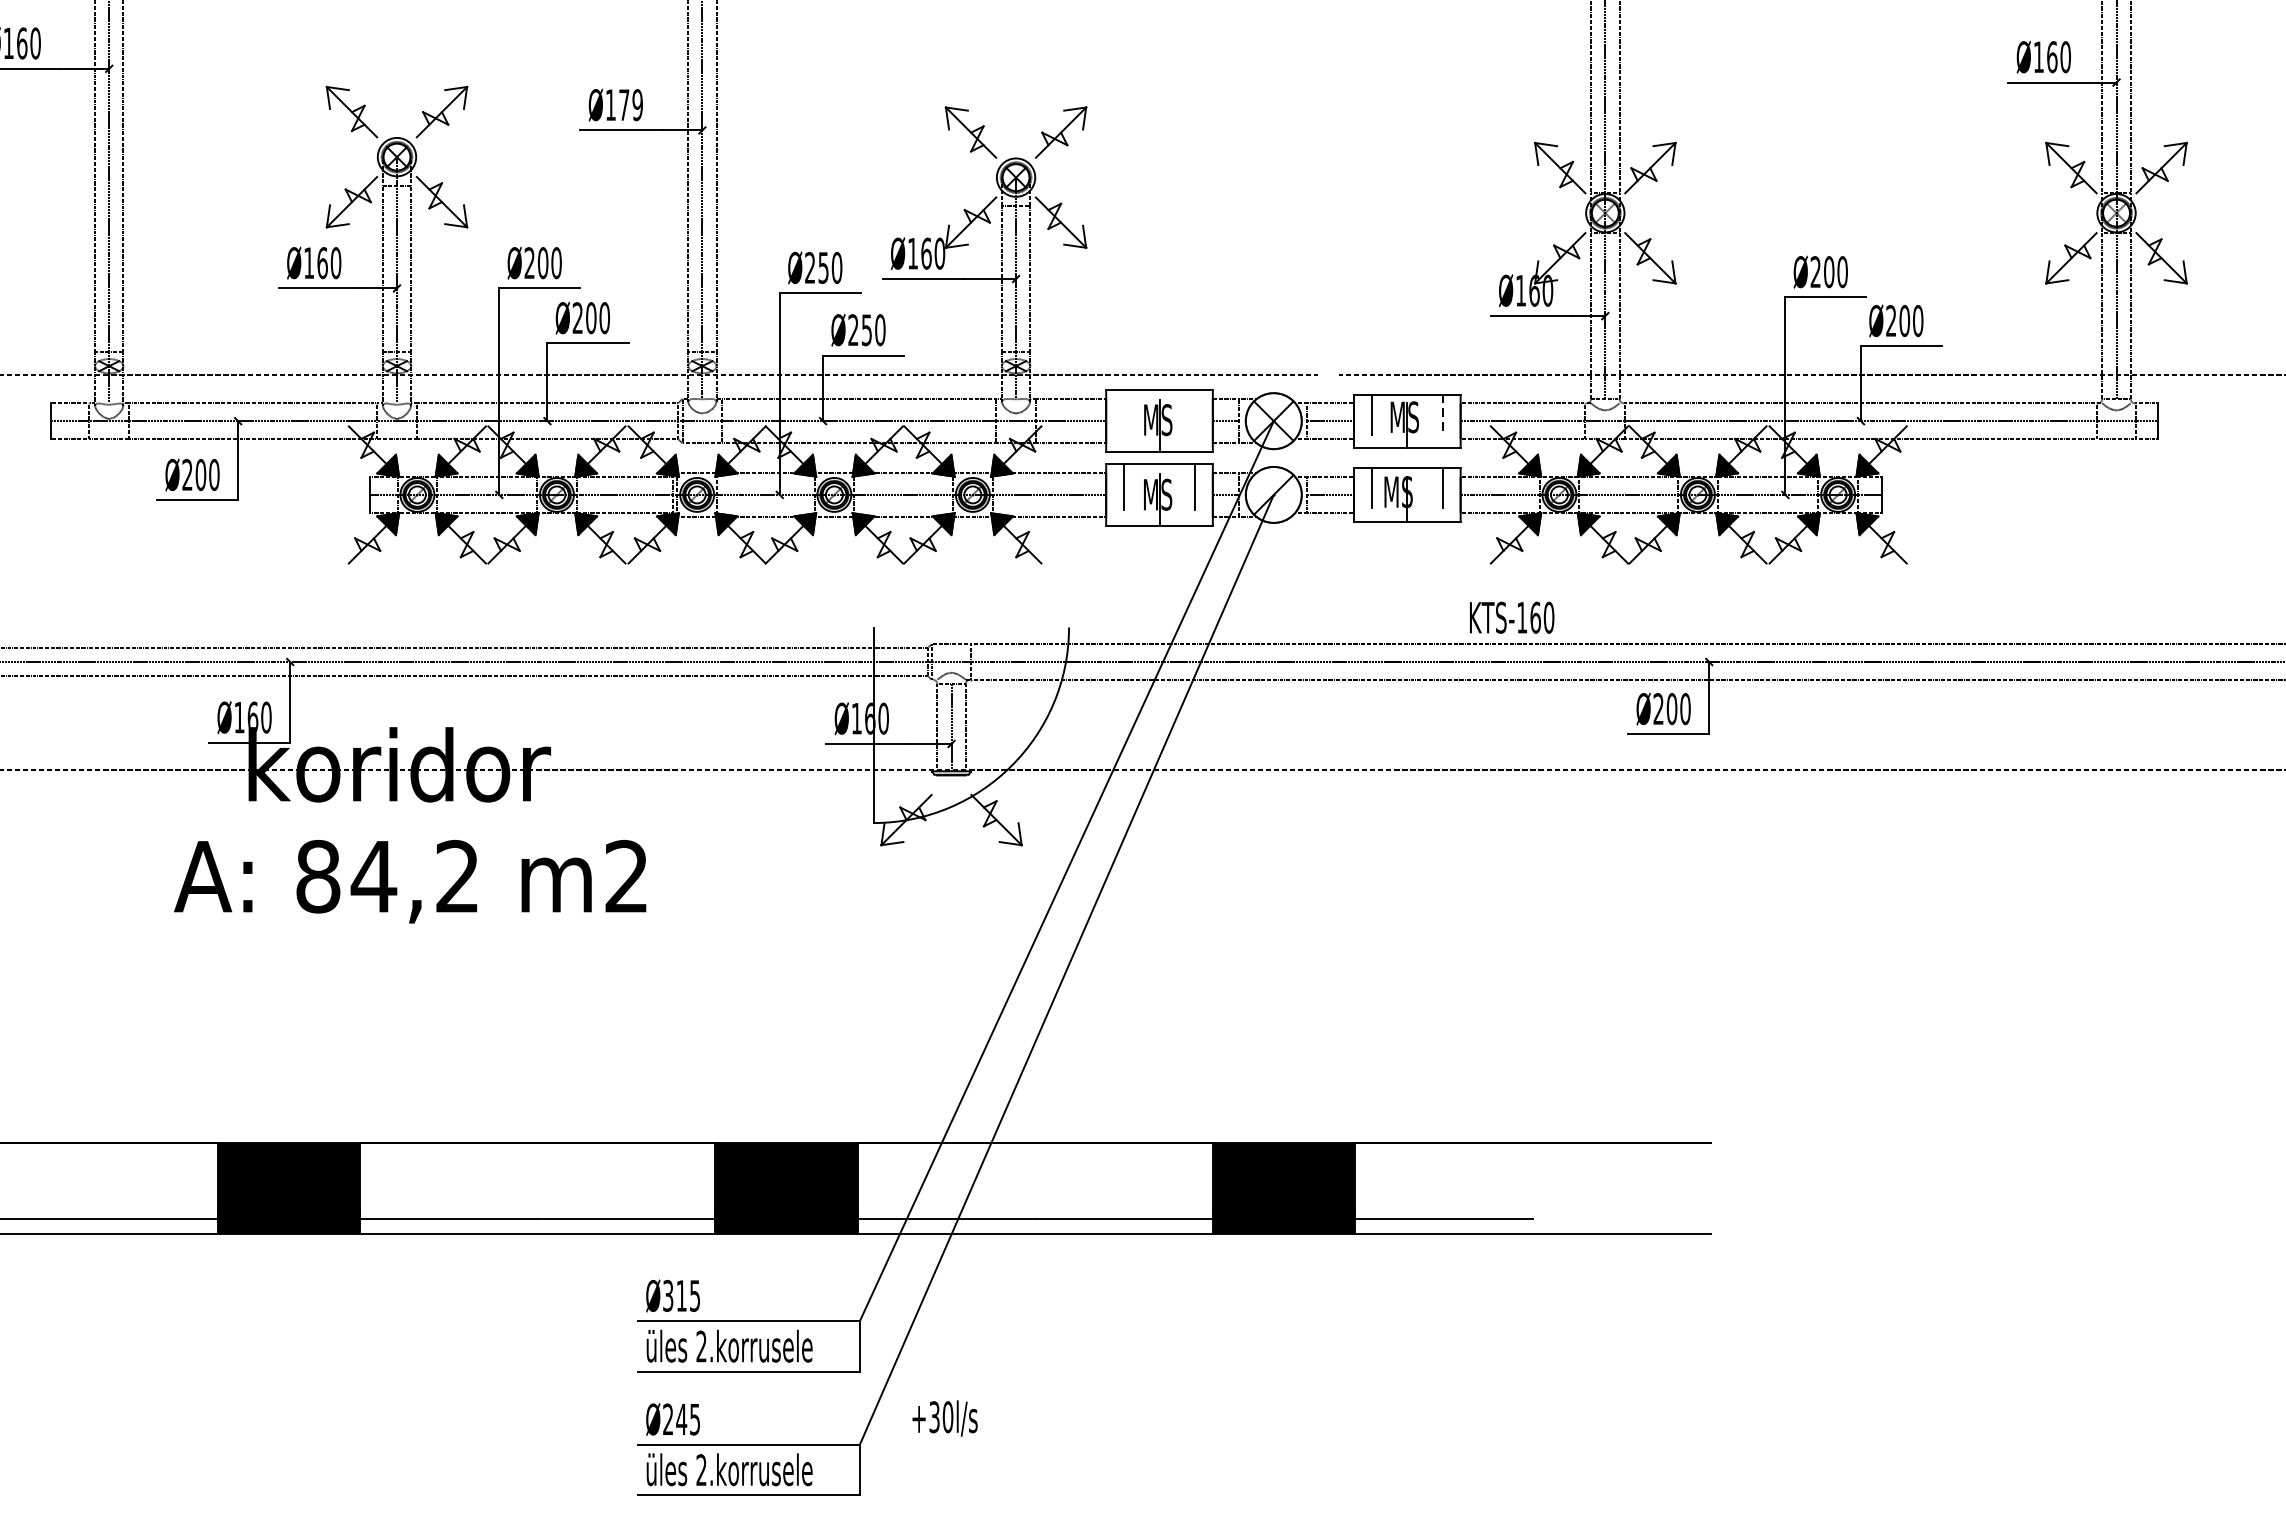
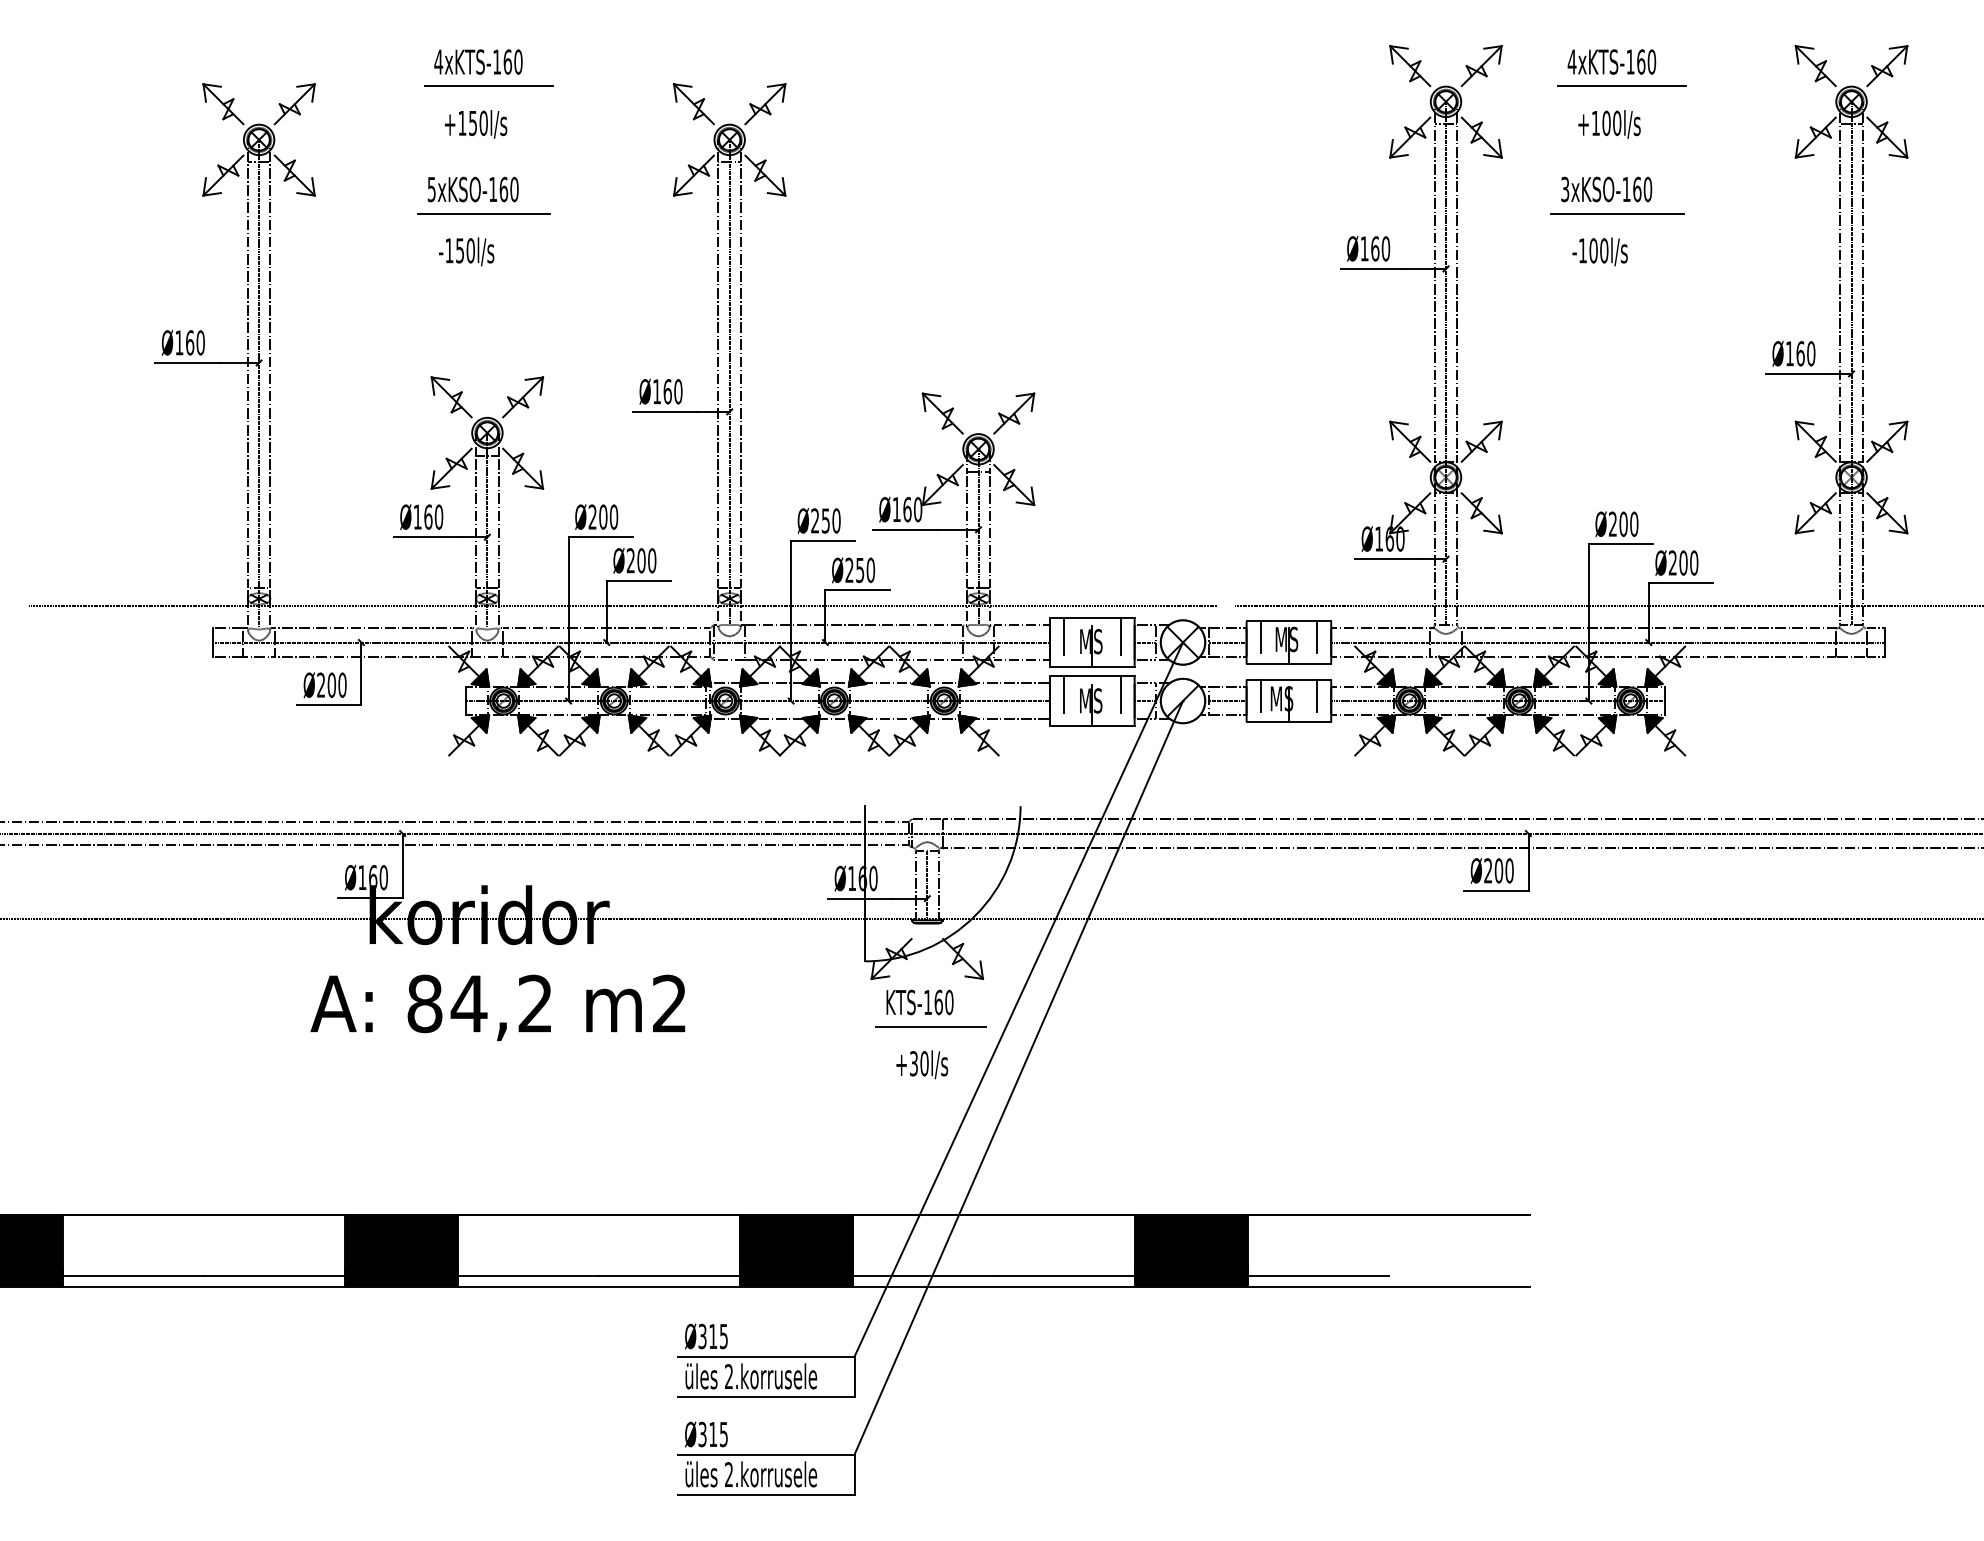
text: (630, 104) -> (672, 391), Ø179 -> Ø160
line: (1124, 412) -> (1064, 635), added
line: (1195, 412) -> (1120, 635), added
line: (1443, 414) -> (1317, 637), dashed -> solid
text: (1511, 617) -> (919, 1002), moved
line: (955, 905) -> (930, 1026), added
text: (945, 1418) -> (922, 1064), moved
text: (674, 1419) -> (707, 1434), Ø245 -> Ø315

